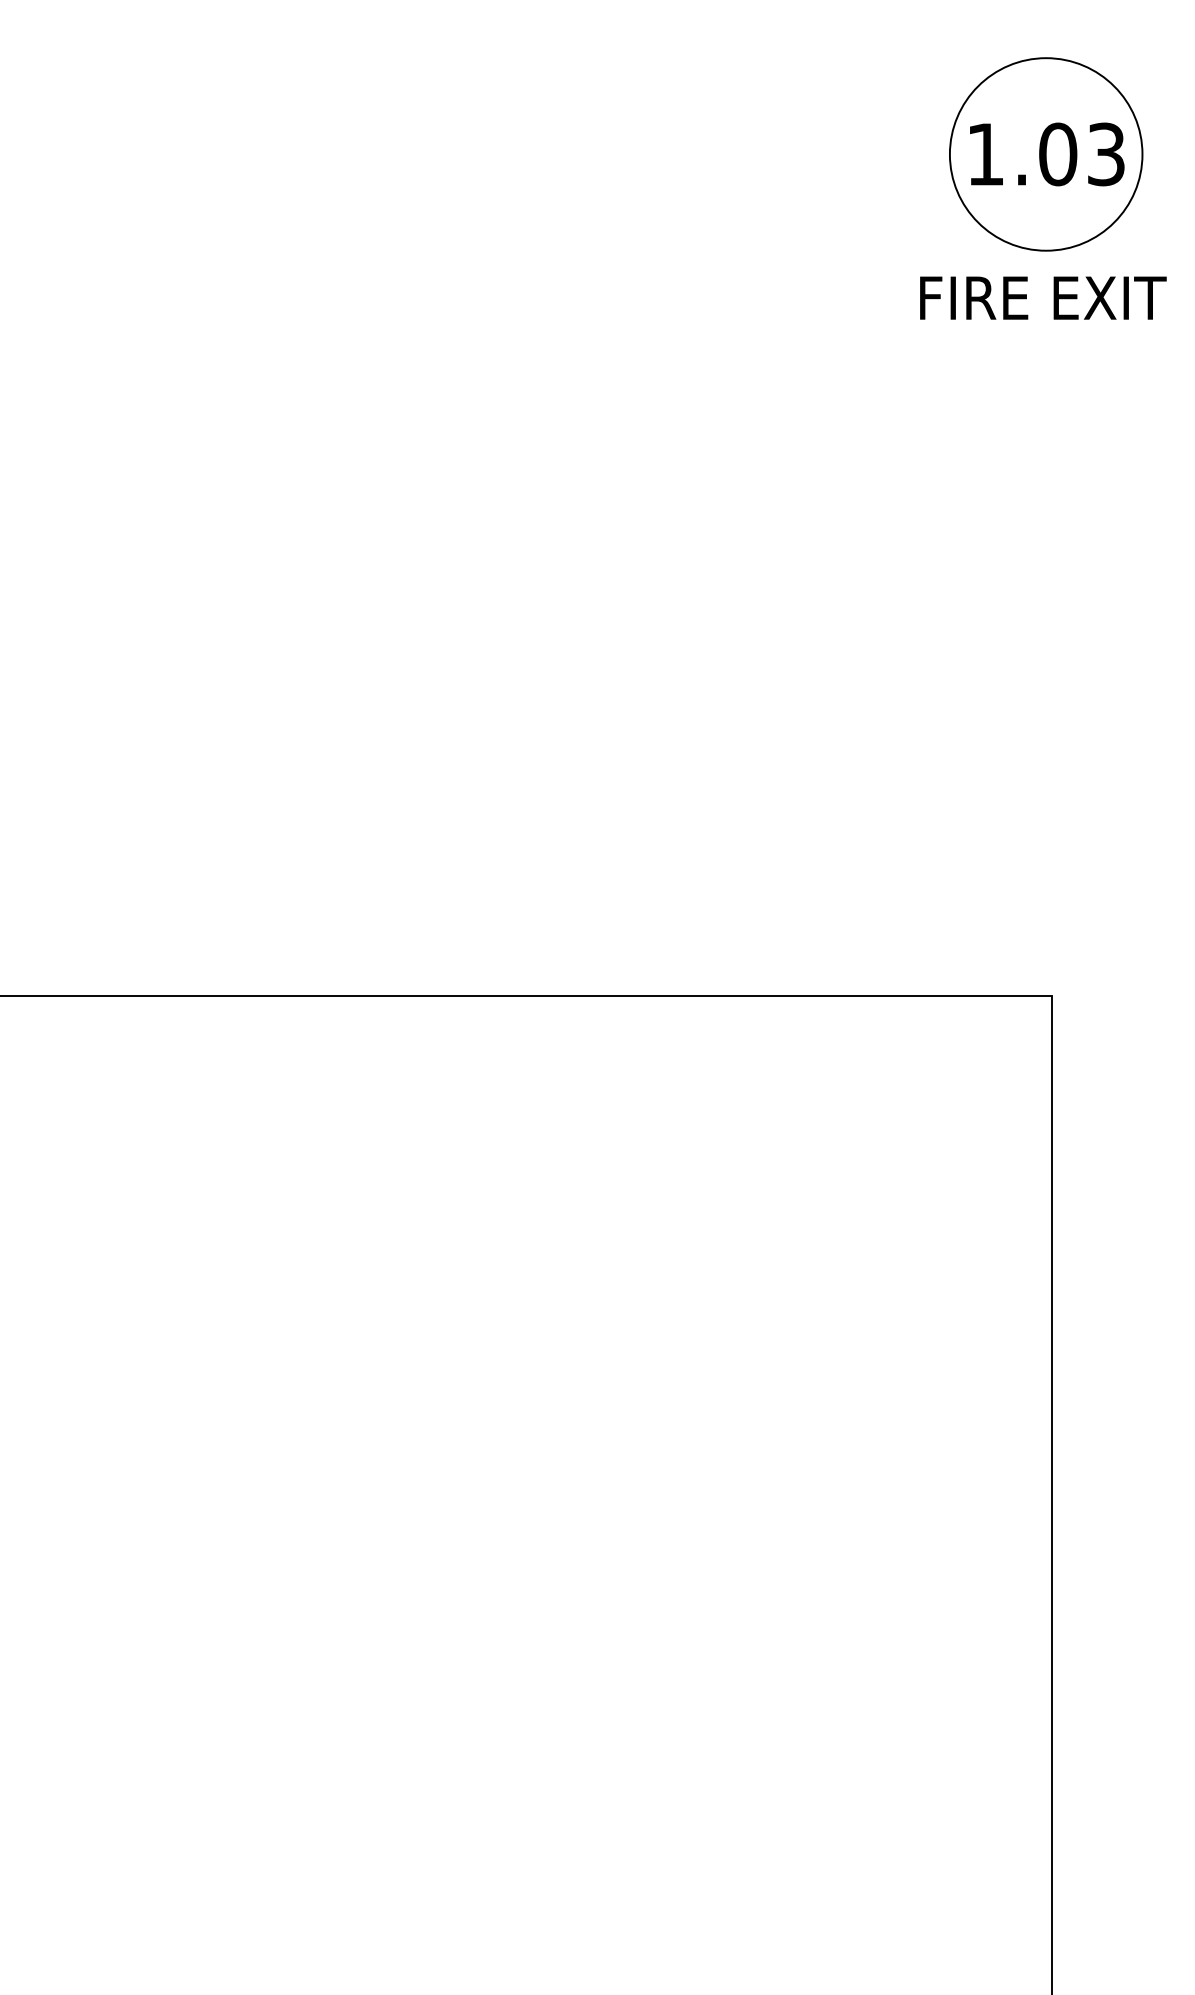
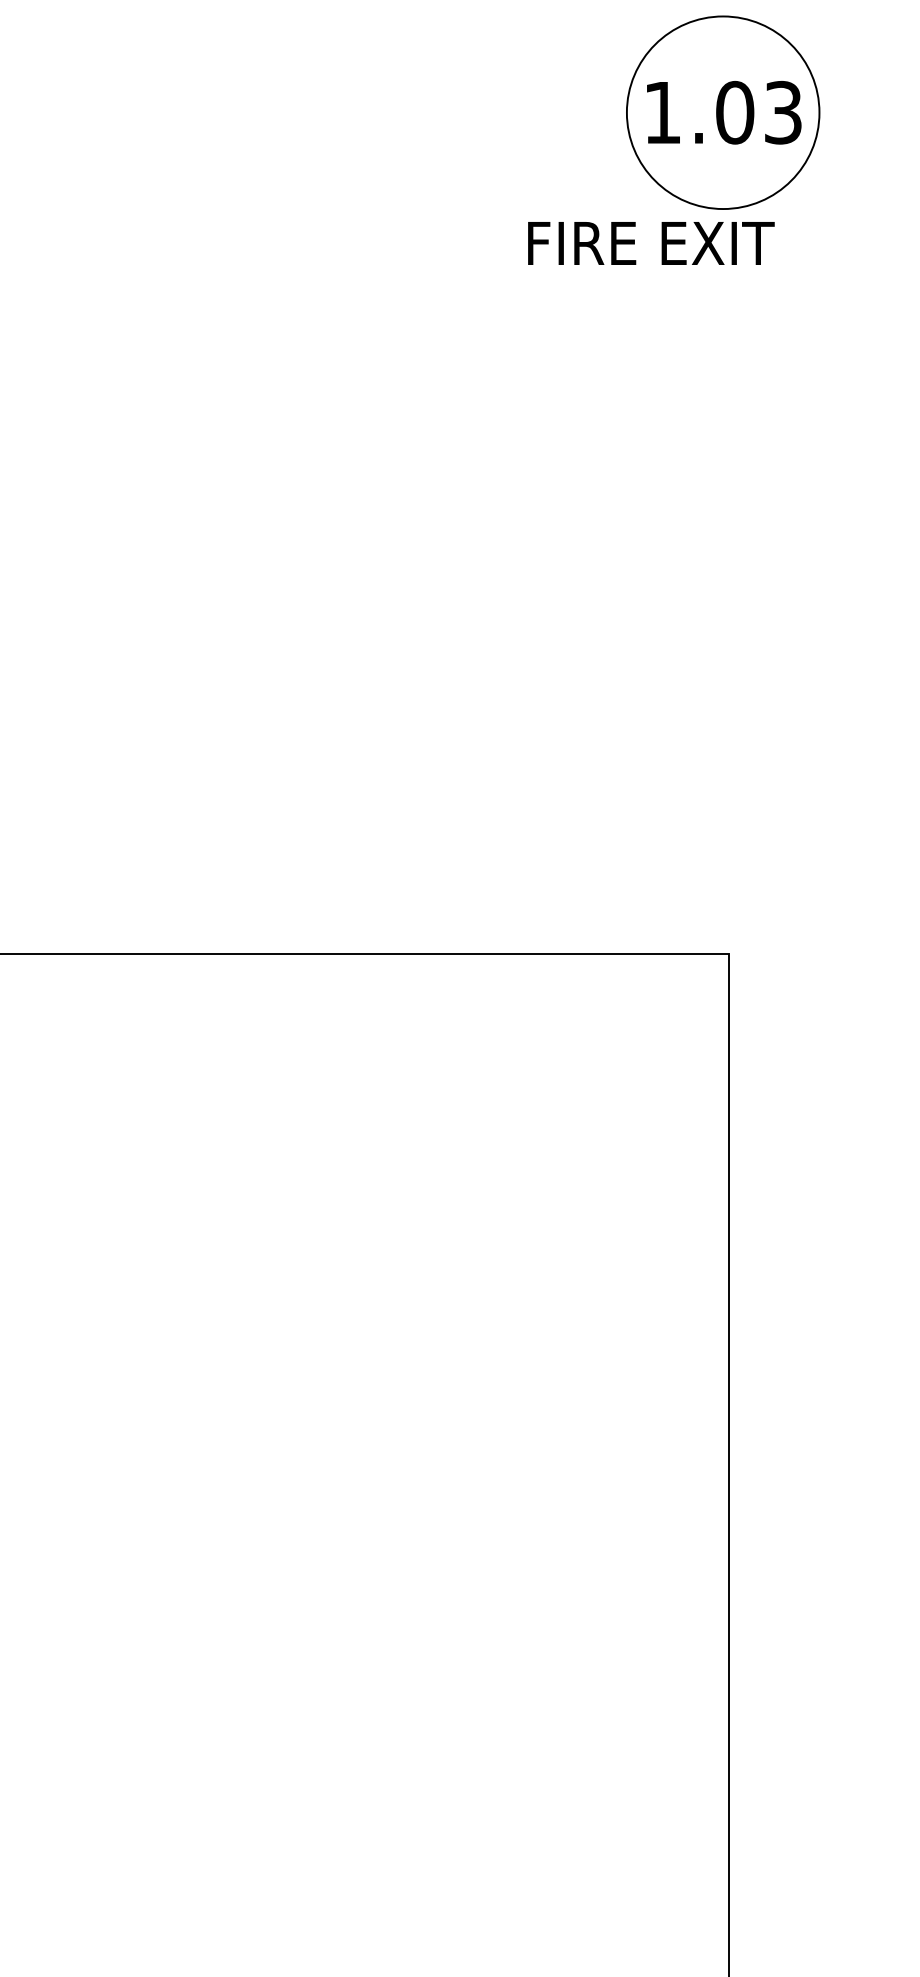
text: (1043, 297) -> (651, 242), moved

